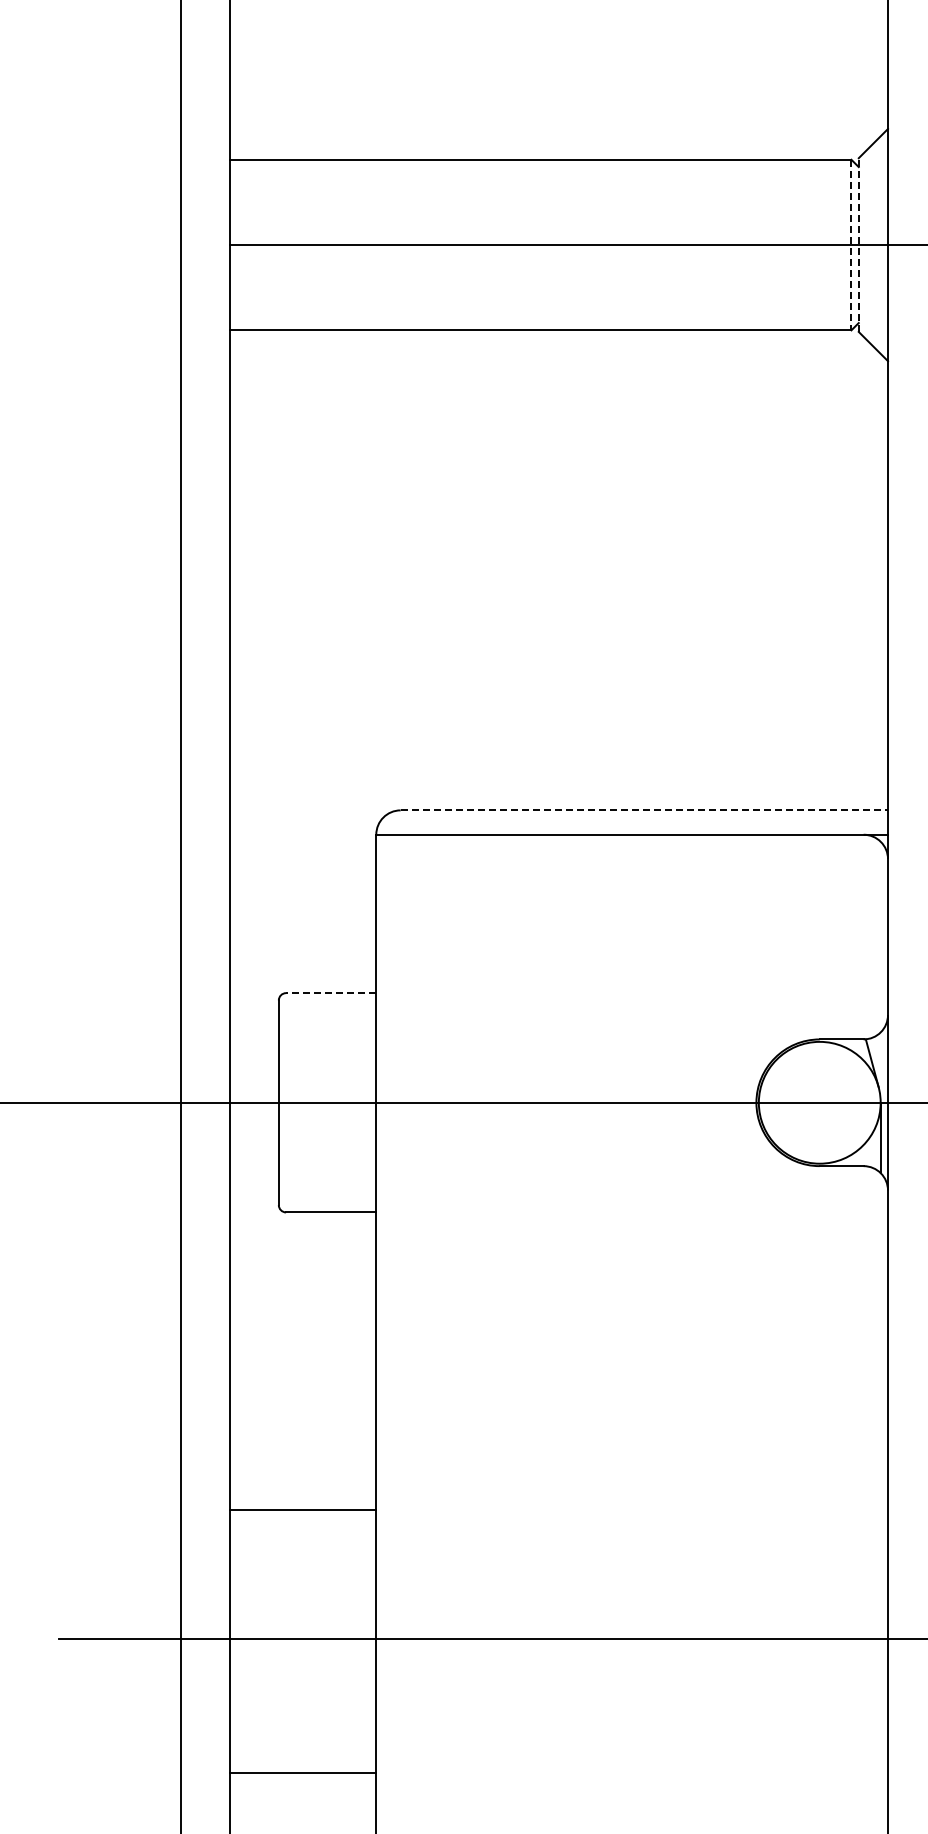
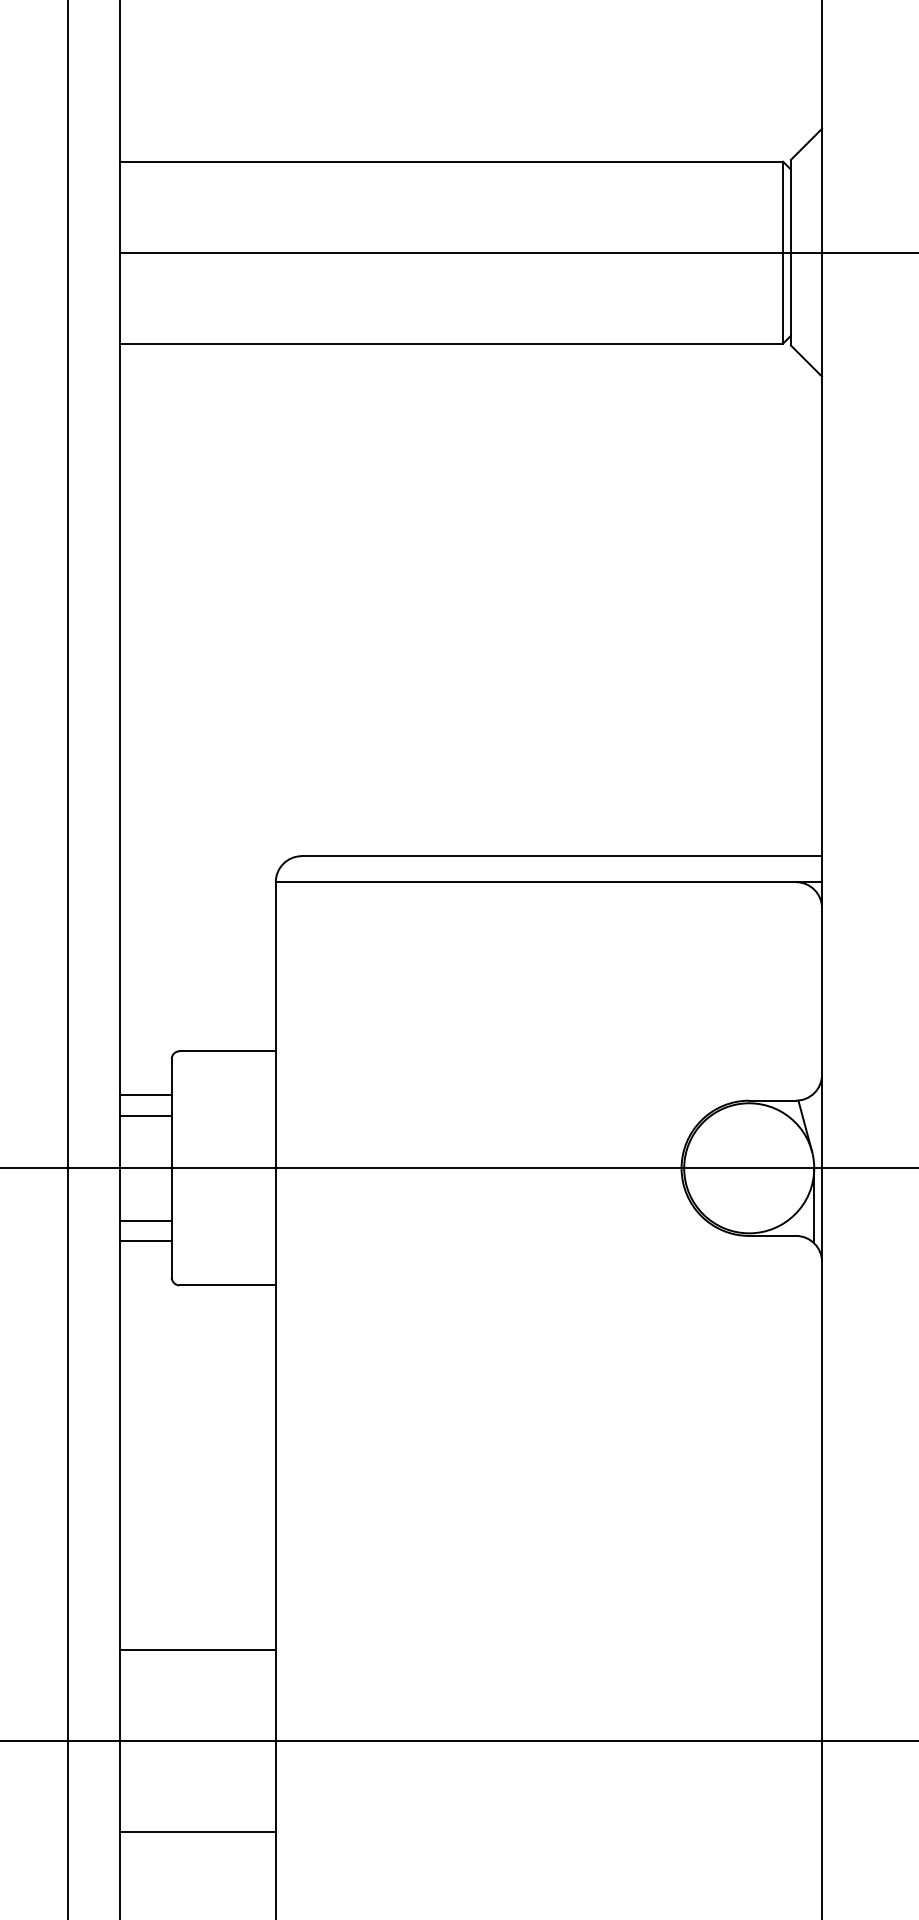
line: (851, 245) -> (783, 253), dashed -> solid
line: (858, 245) -> (790, 253), dashed -> solid
line: (644, 810) -> (562, 856), dashed -> solid
line: (330, 993) -> (226, 1051), dashed -> solid
line: (254, 1034) -> (145, 1095), added
line: (254, 1053) -> (145, 1115), added
line: (254, 1151) -> (145, 1220), added
line: (254, 1171) -> (145, 1241), added
line: (303, 1509) -> (198, 1649), moved
line: (303, 1773) -> (198, 1831), moved

